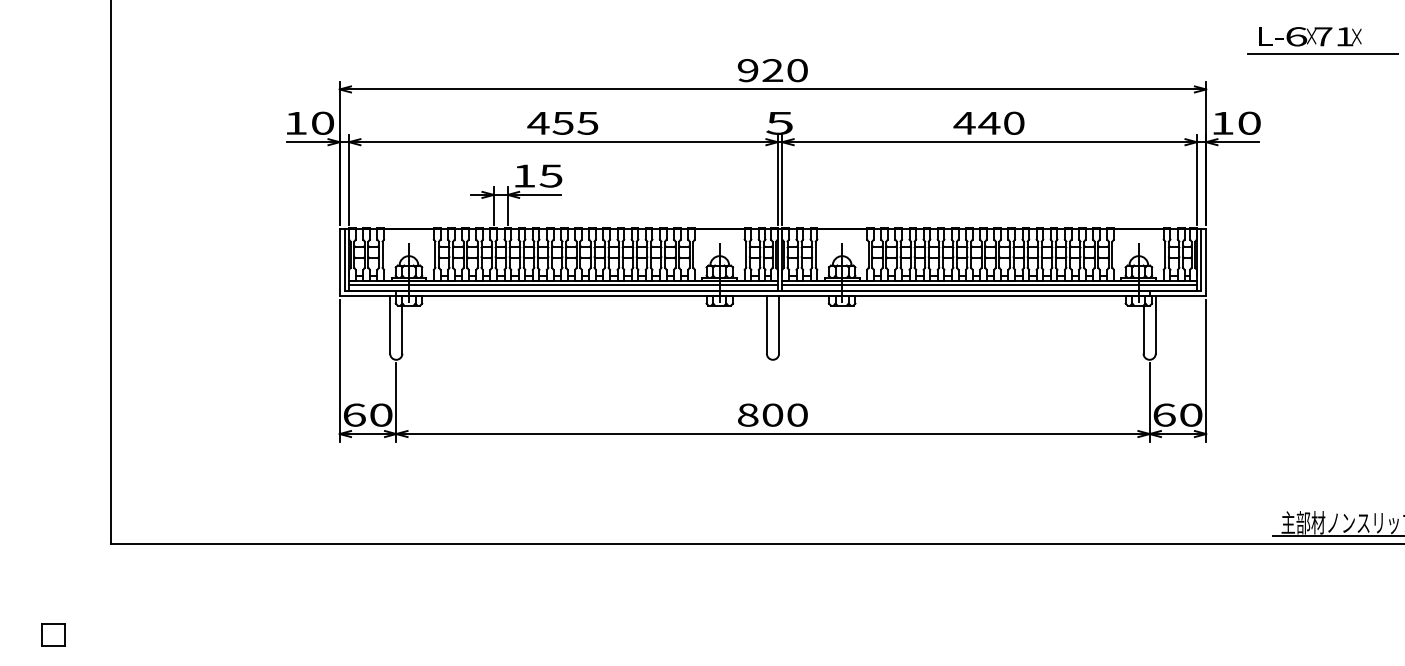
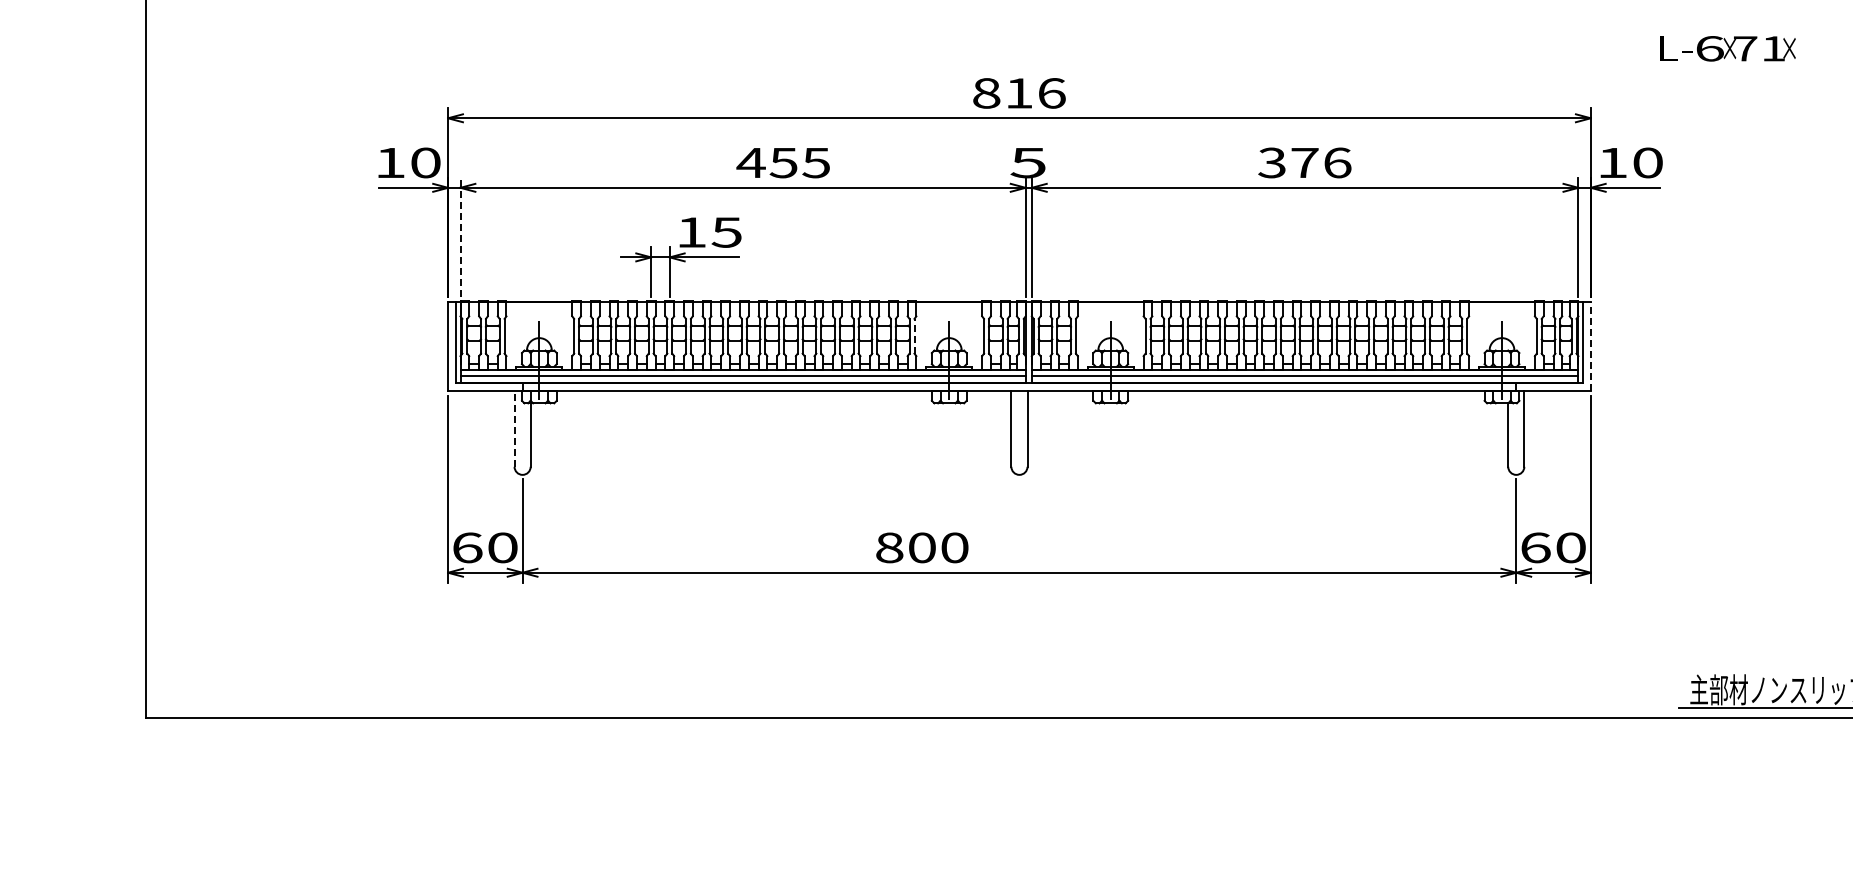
line: (1322, 53) -> (1744, 71), removed
text: (773, 70) -> (1019, 93), 920 -> 816
text: (989, 122) -> (1304, 162), 440 -> 376
text: (562, 123) -> (782, 163), moved
line: (349, 179) -> (460, 237), solid -> dashed
line: (693, 254) -> (914, 335), solid -> dashed
line: (1205, 262) -> (1590, 346), solid -> dashed
line: (390, 324) -> (514, 428), solid -> dashed
text: (773, 414) -> (922, 547), moved
part: (53, 634) -> (70, 837), removed

